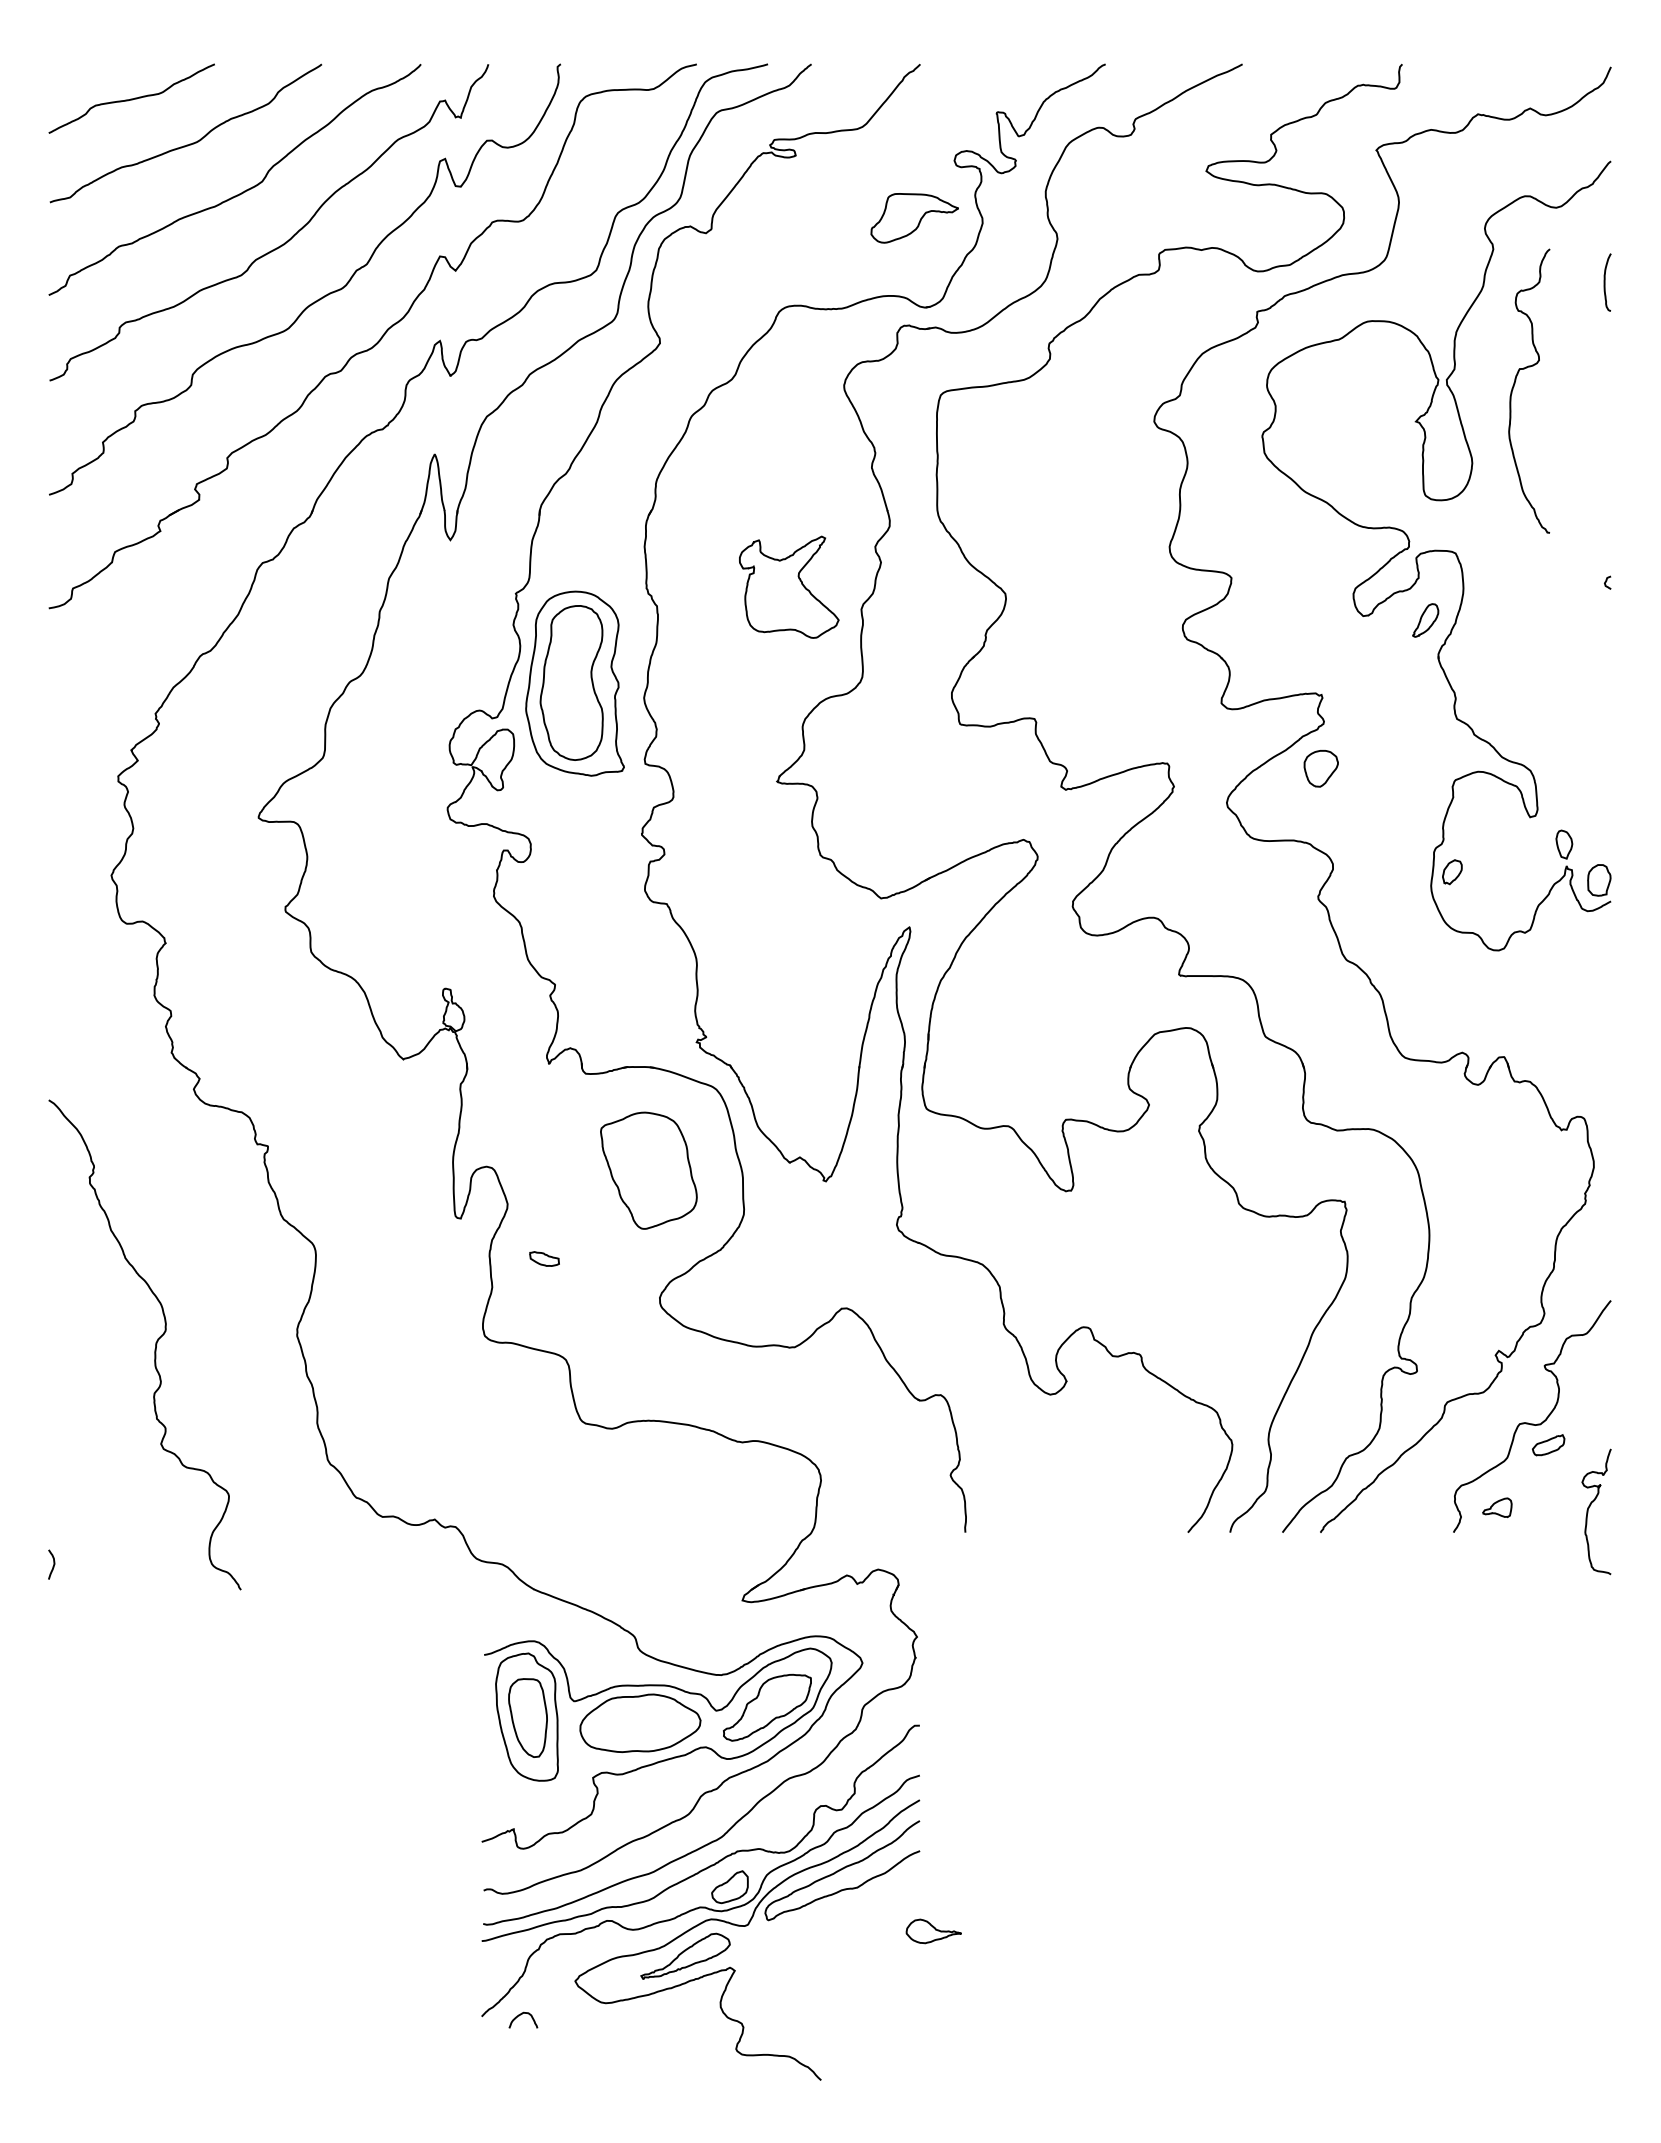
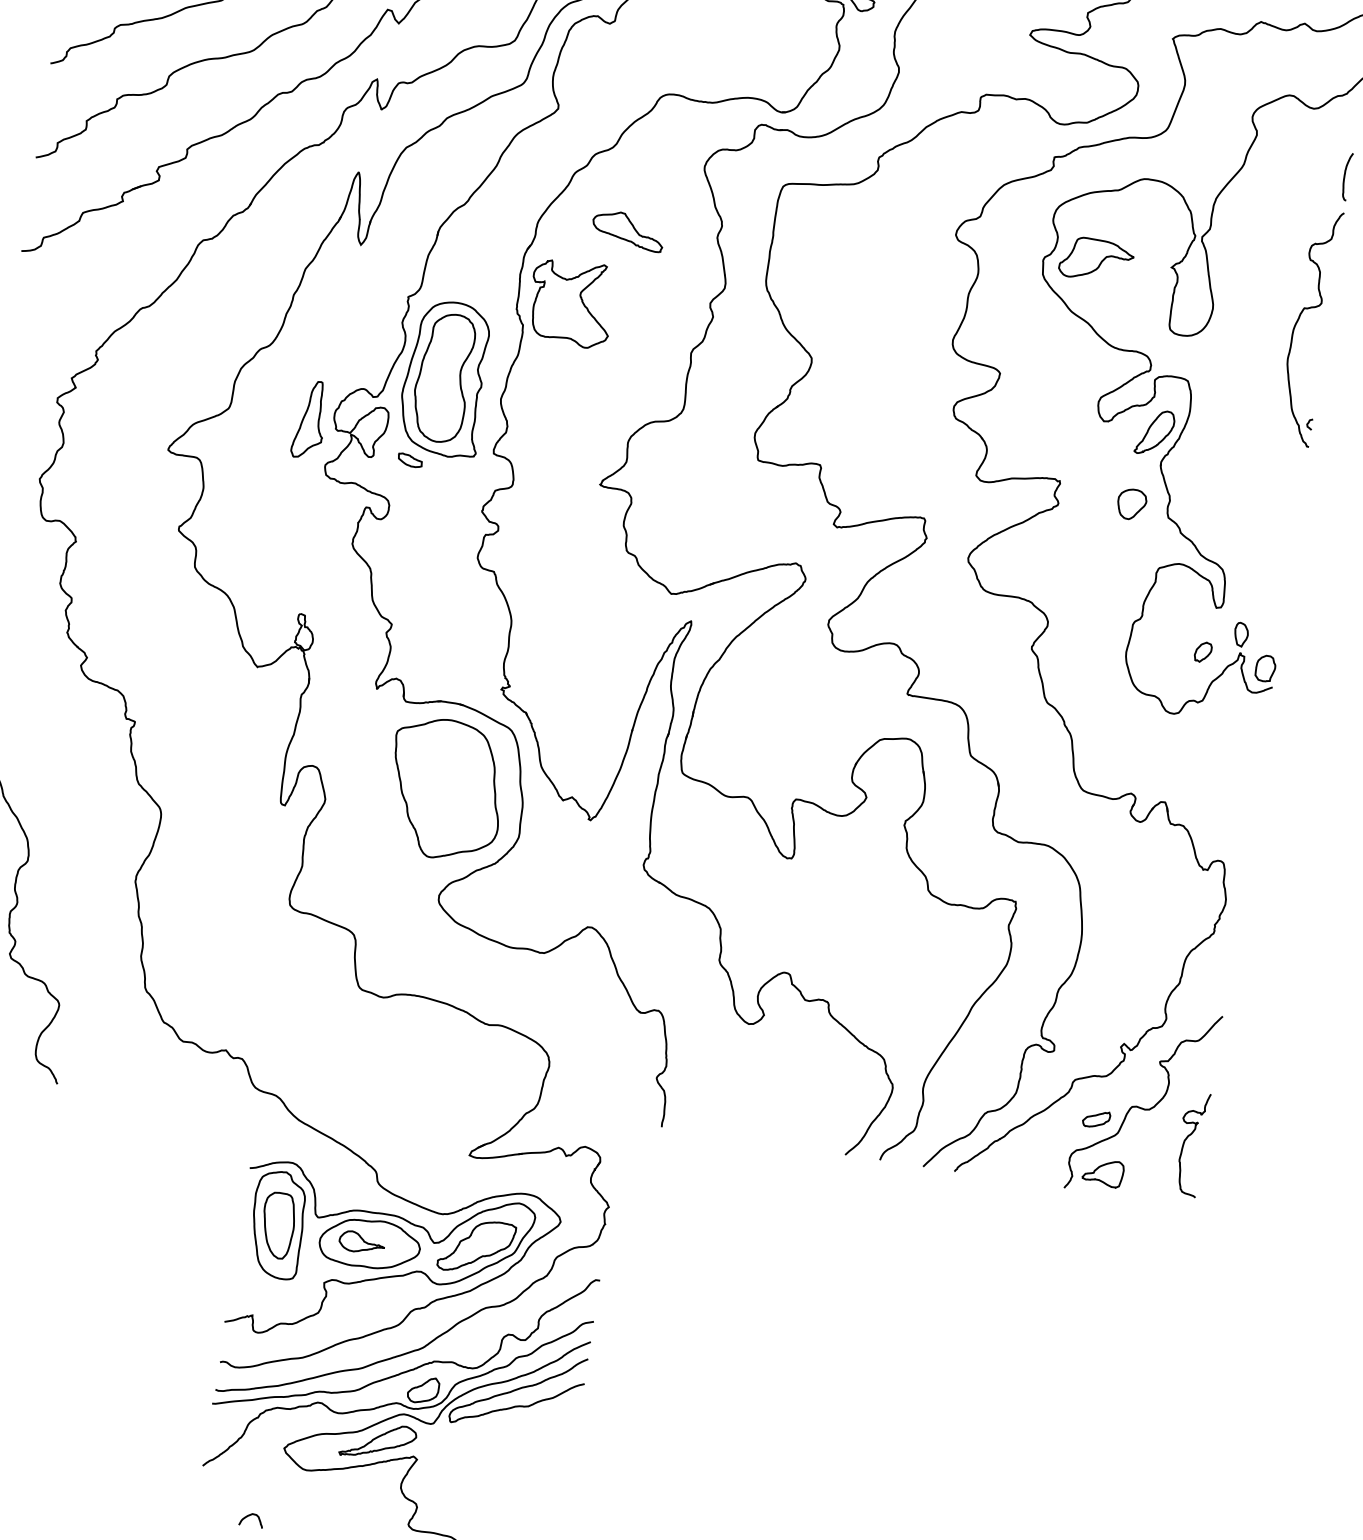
part: (914, 218) -> (1096, 260), moved
curve: (1514, 386) -> (1297, 321), moved
part: (764, 475) -> (627, 230), added
part: (789, 586) -> (571, 302), moved
part: (1425, 620) -> (1154, 432), size x1.67
part: (421, 756) -> (310, 419), added
part: (1320, 768) -> (1131, 504), moved
part: (1452, 872) -> (1203, 652), moved
part: (648, 1170) -> (445, 789), size x1.43
part: (544, 1258) -> (410, 460), moved
part: (1548, 1445) -> (1096, 1119), moved
part: (1497, 1507) -> (1103, 1172), size x1.67
curve: (1589, 1508) -> (1185, 1140), moved
part: (933, 1931) -> (361, 1242), moved
curve: (520, 2015) -> (249, 1515), moved

